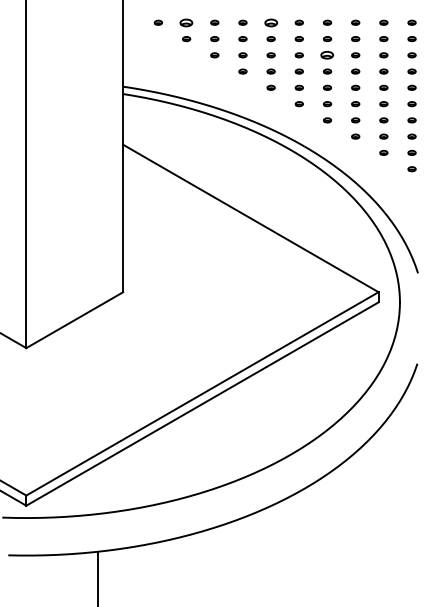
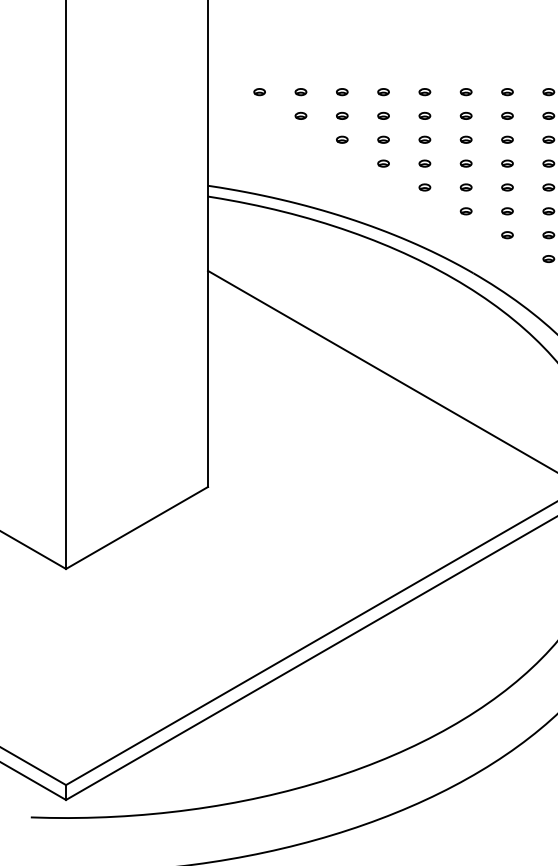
part: (186, 22) -> (300, 91), size x0.62
part: (270, 22) -> (423, 91), size x0.62
part: (327, 55) -> (507, 140), size x0.62

